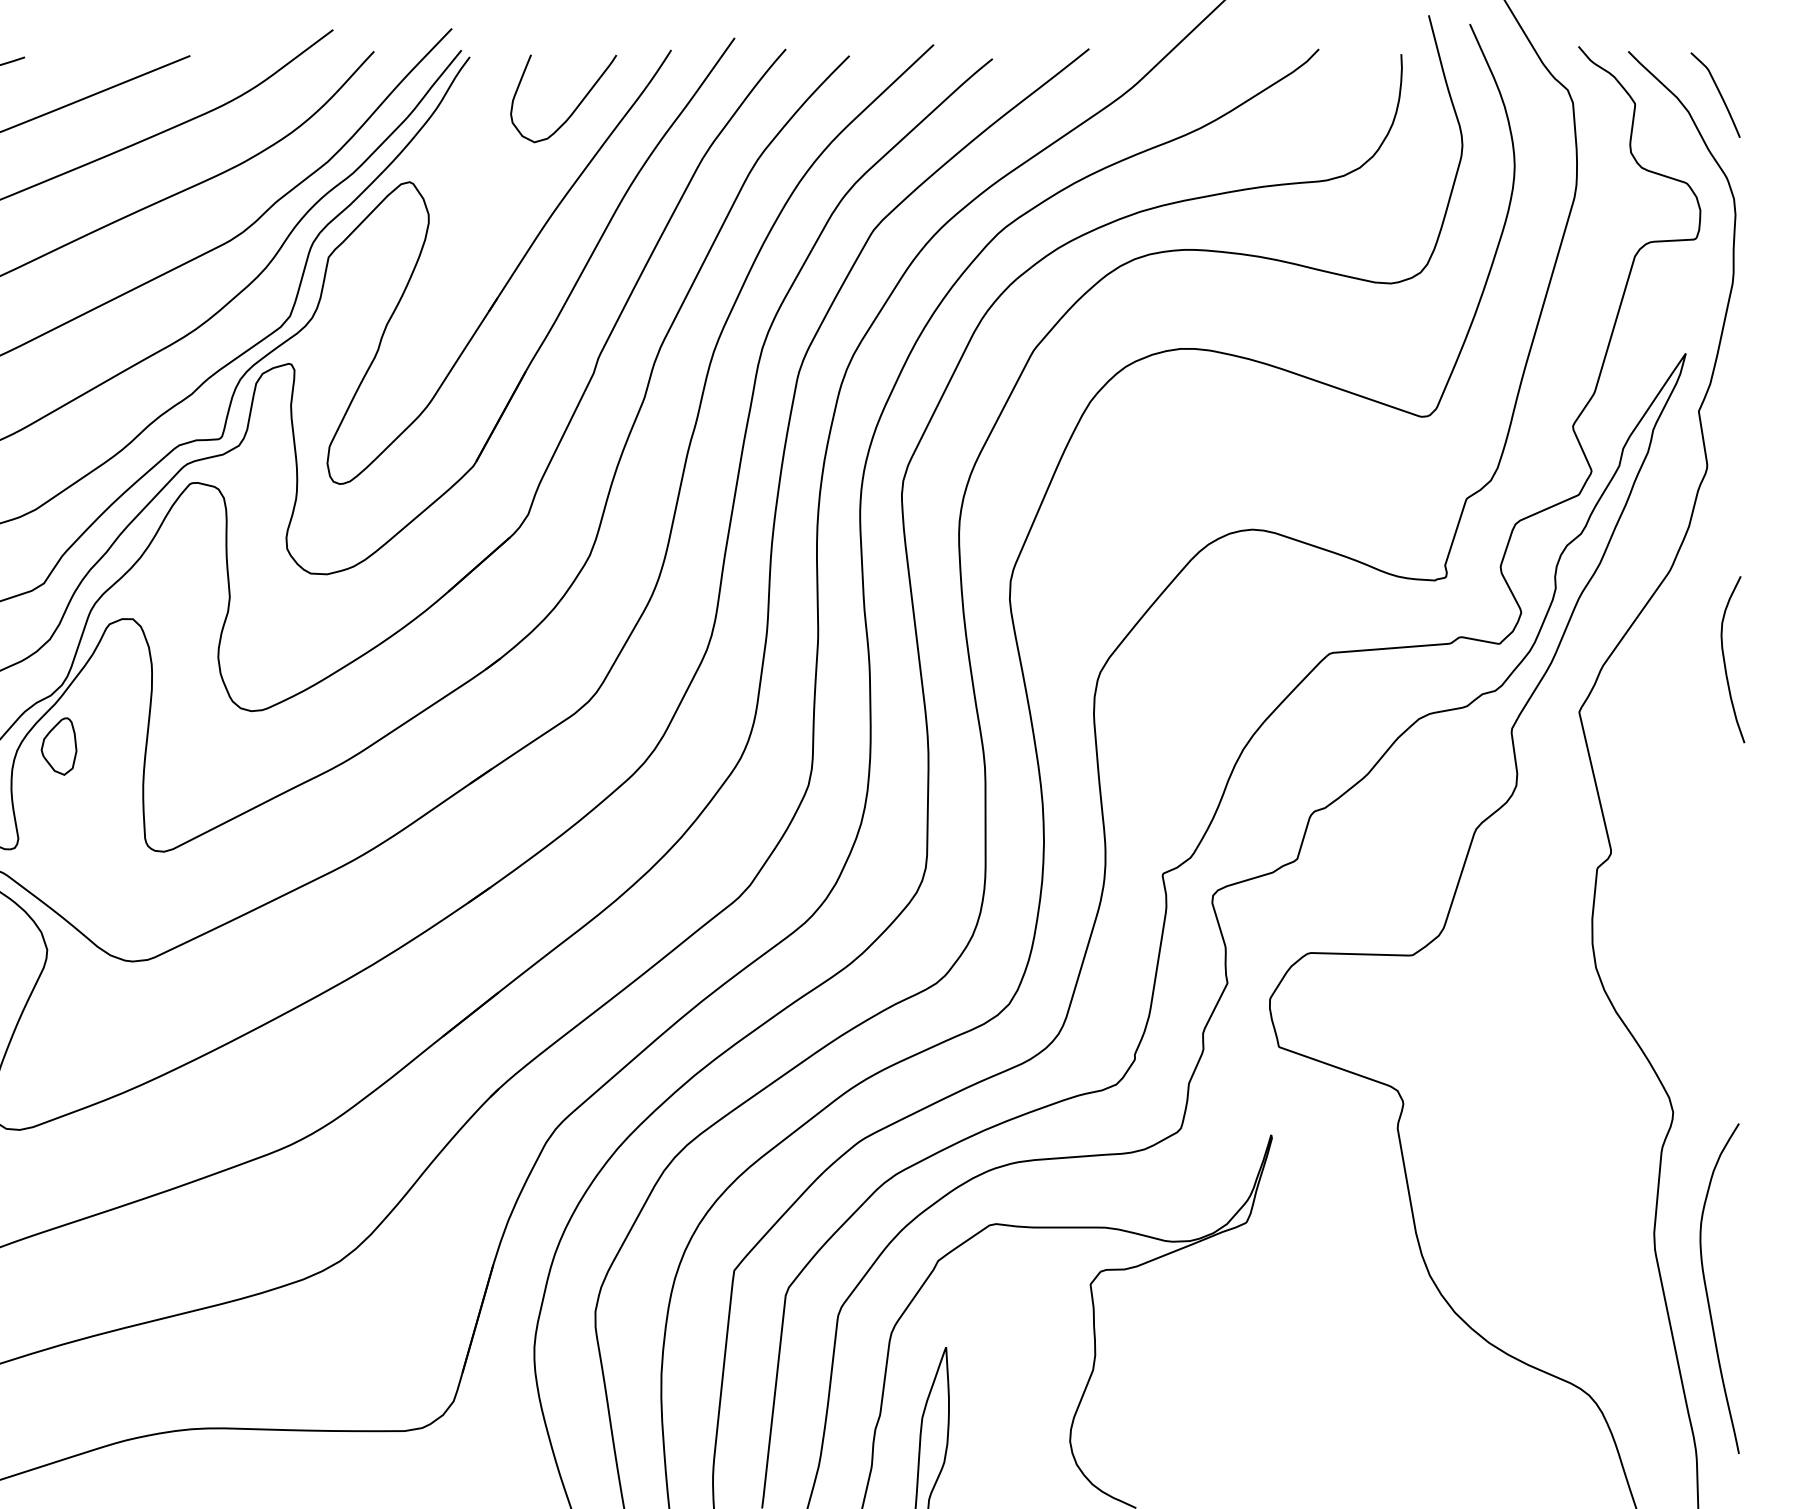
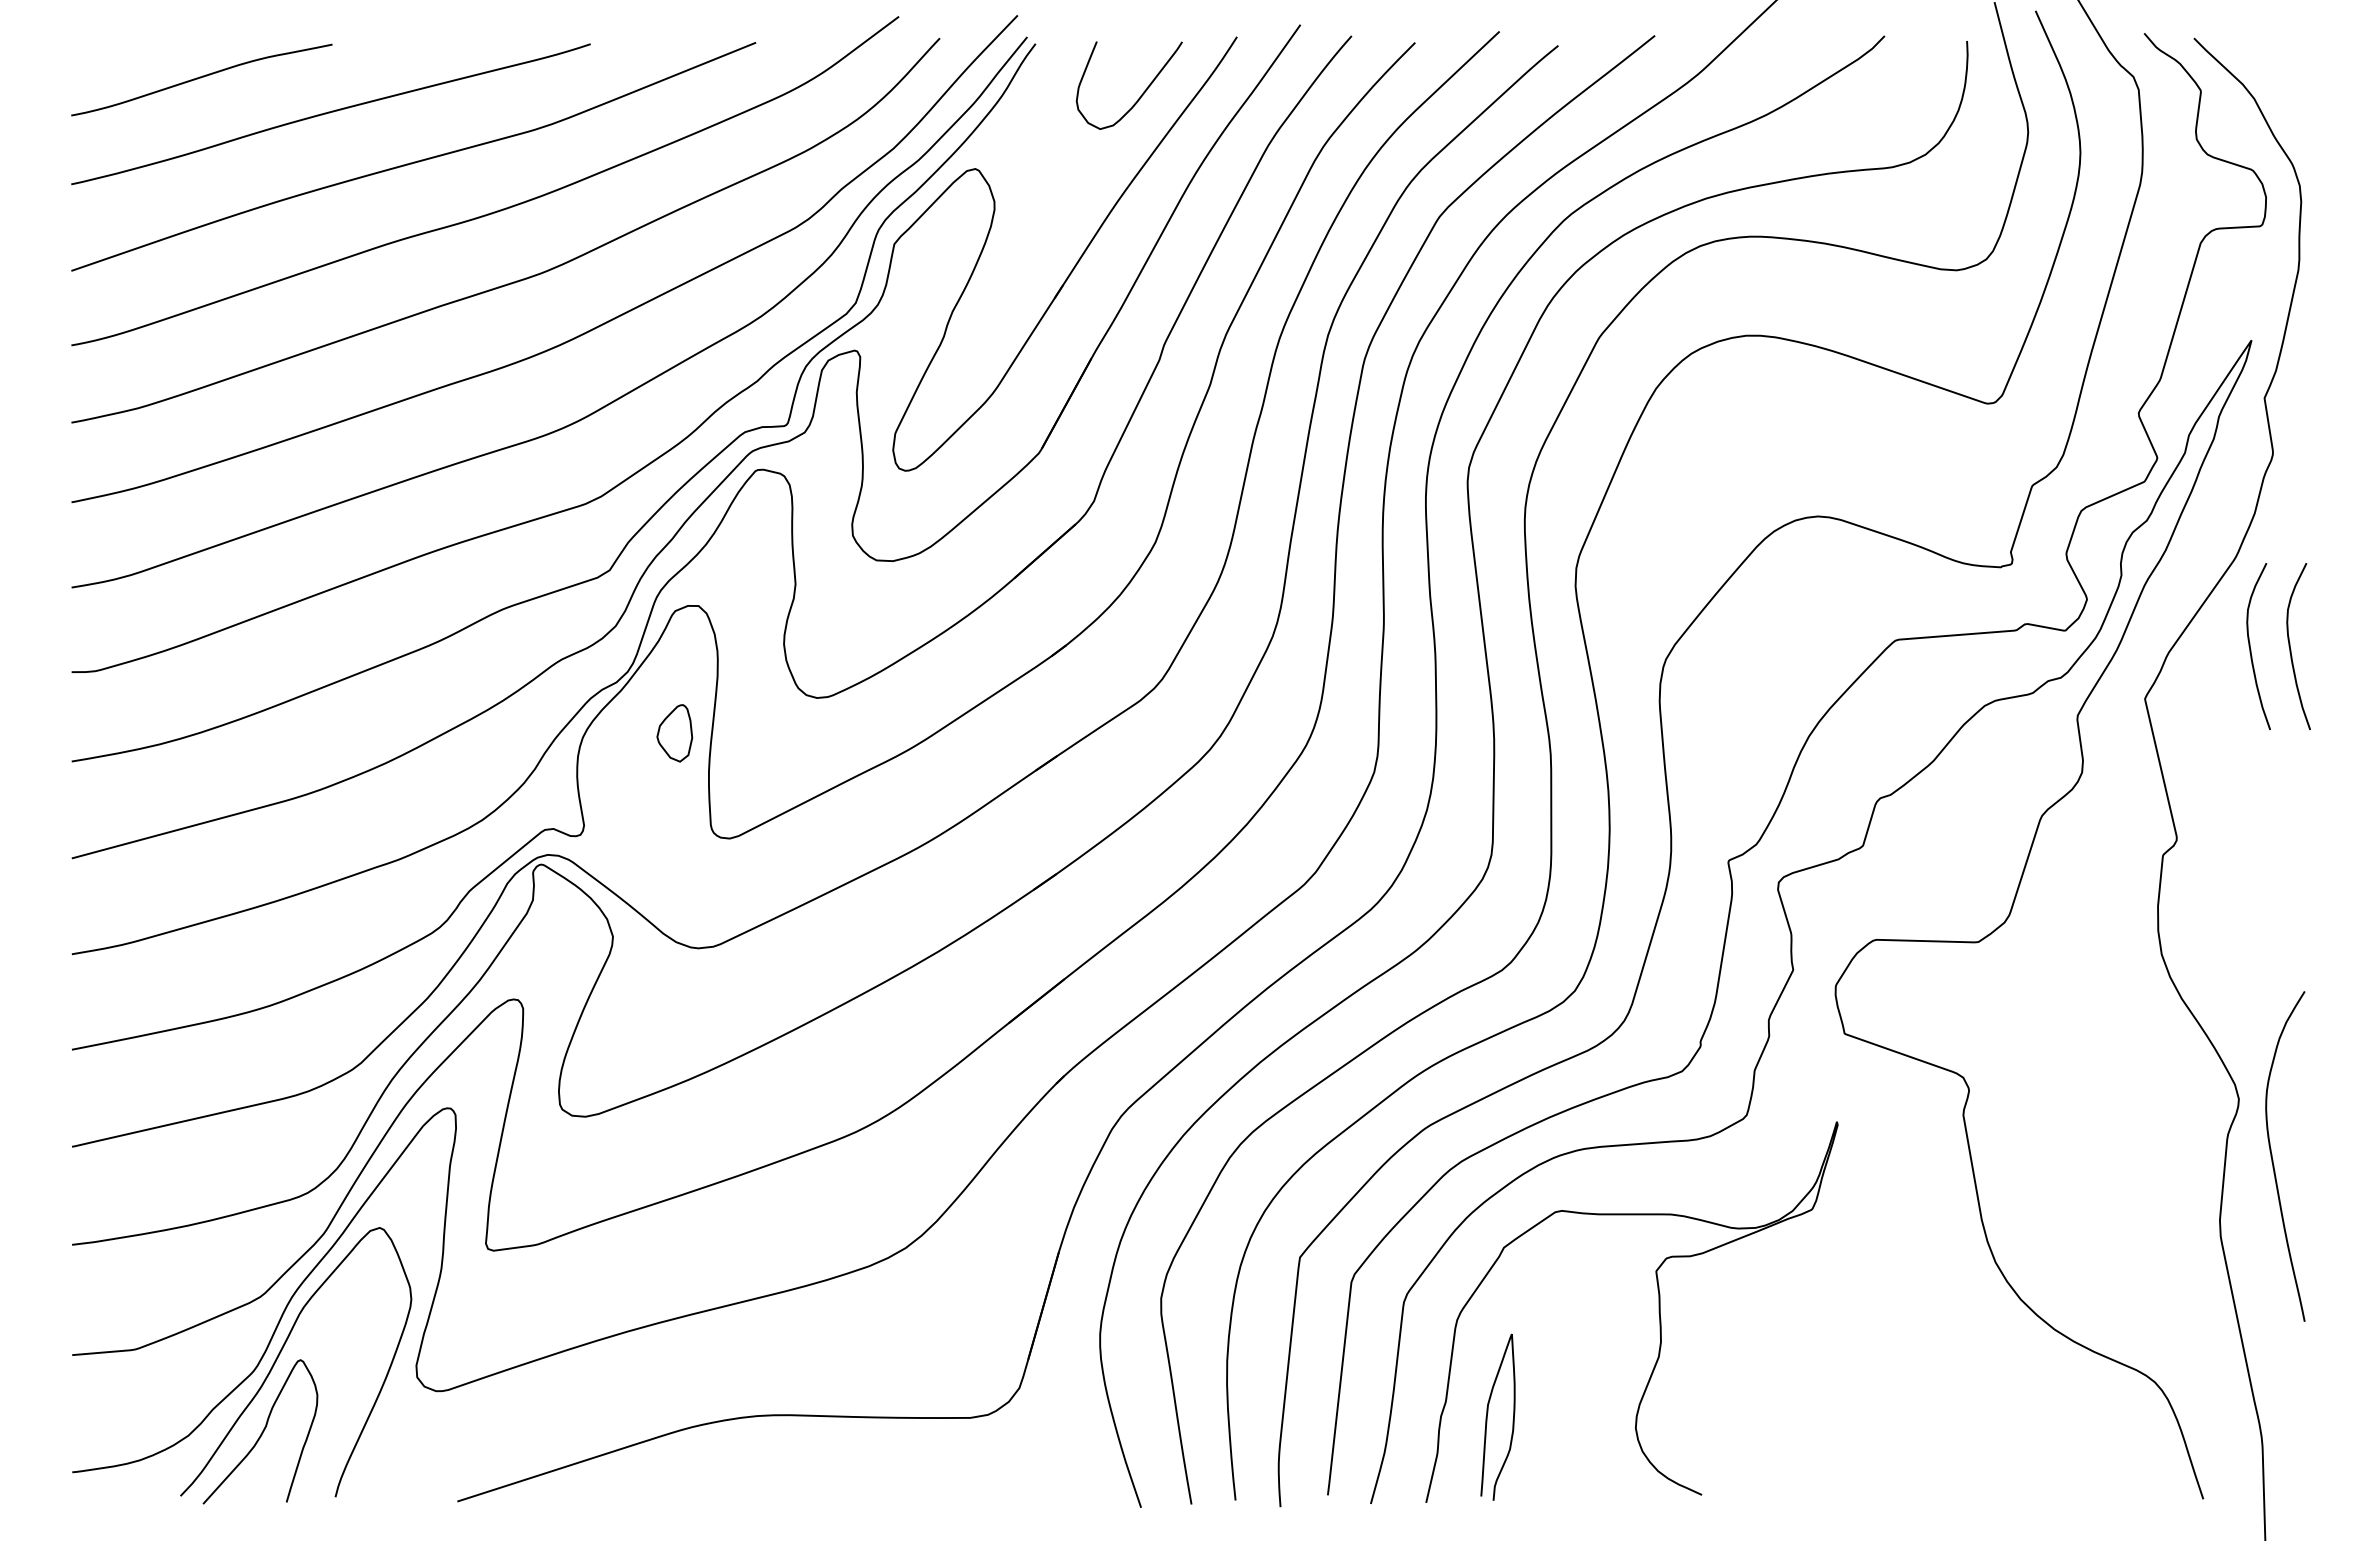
curve: (1718, 93) -> (2284, 80), removed
curve: (1685, 662) -> (2251, 649), added
part: (58, 746) -> (674, 733), moved
curve: (1707, 1291) -> (2273, 1159), moved

